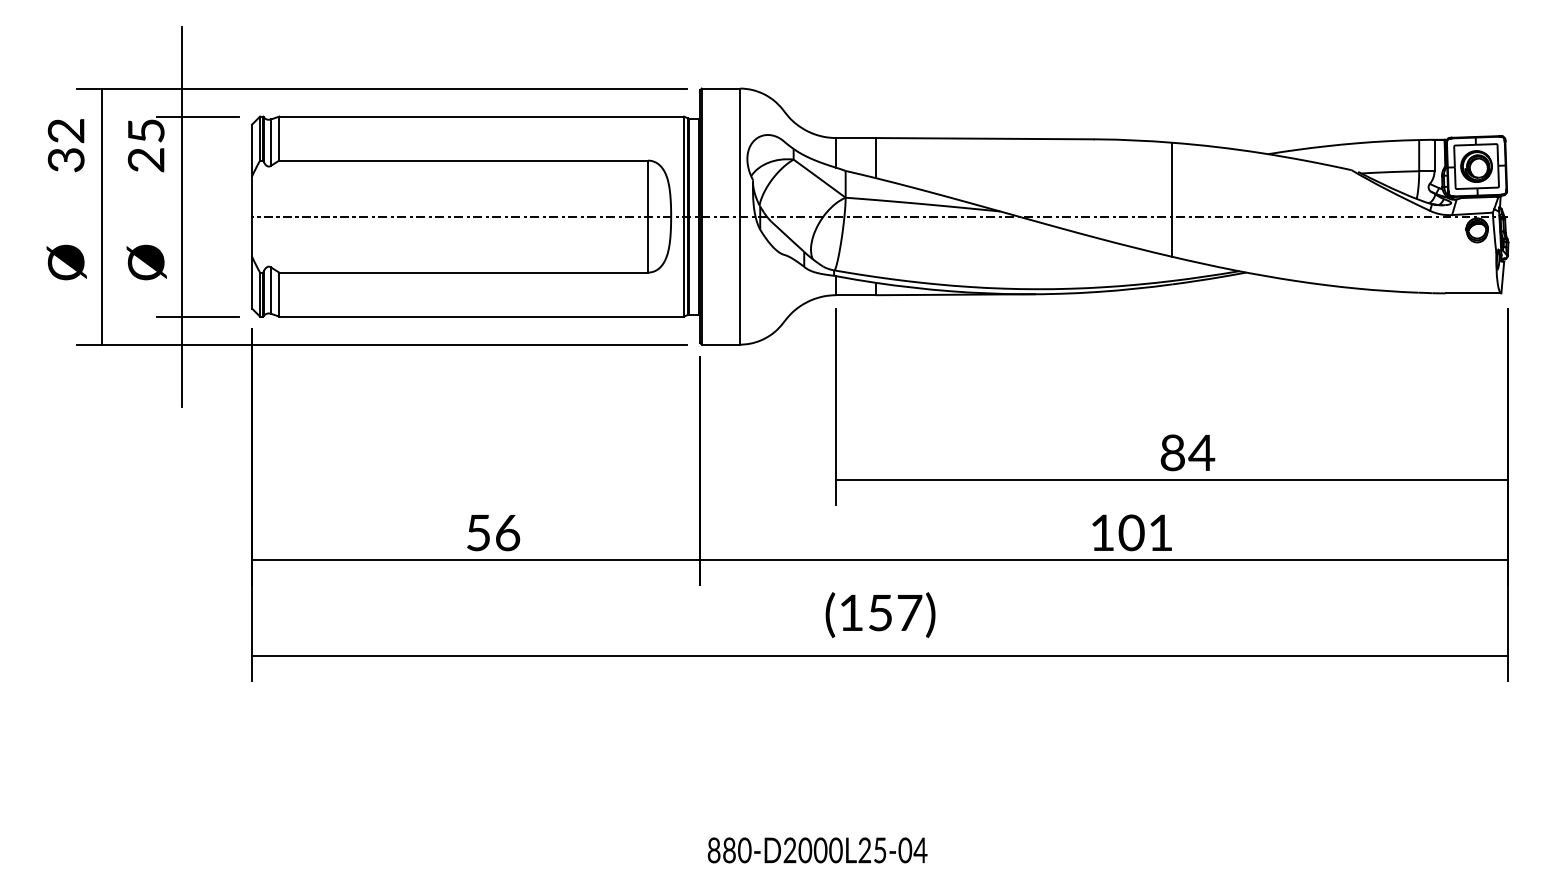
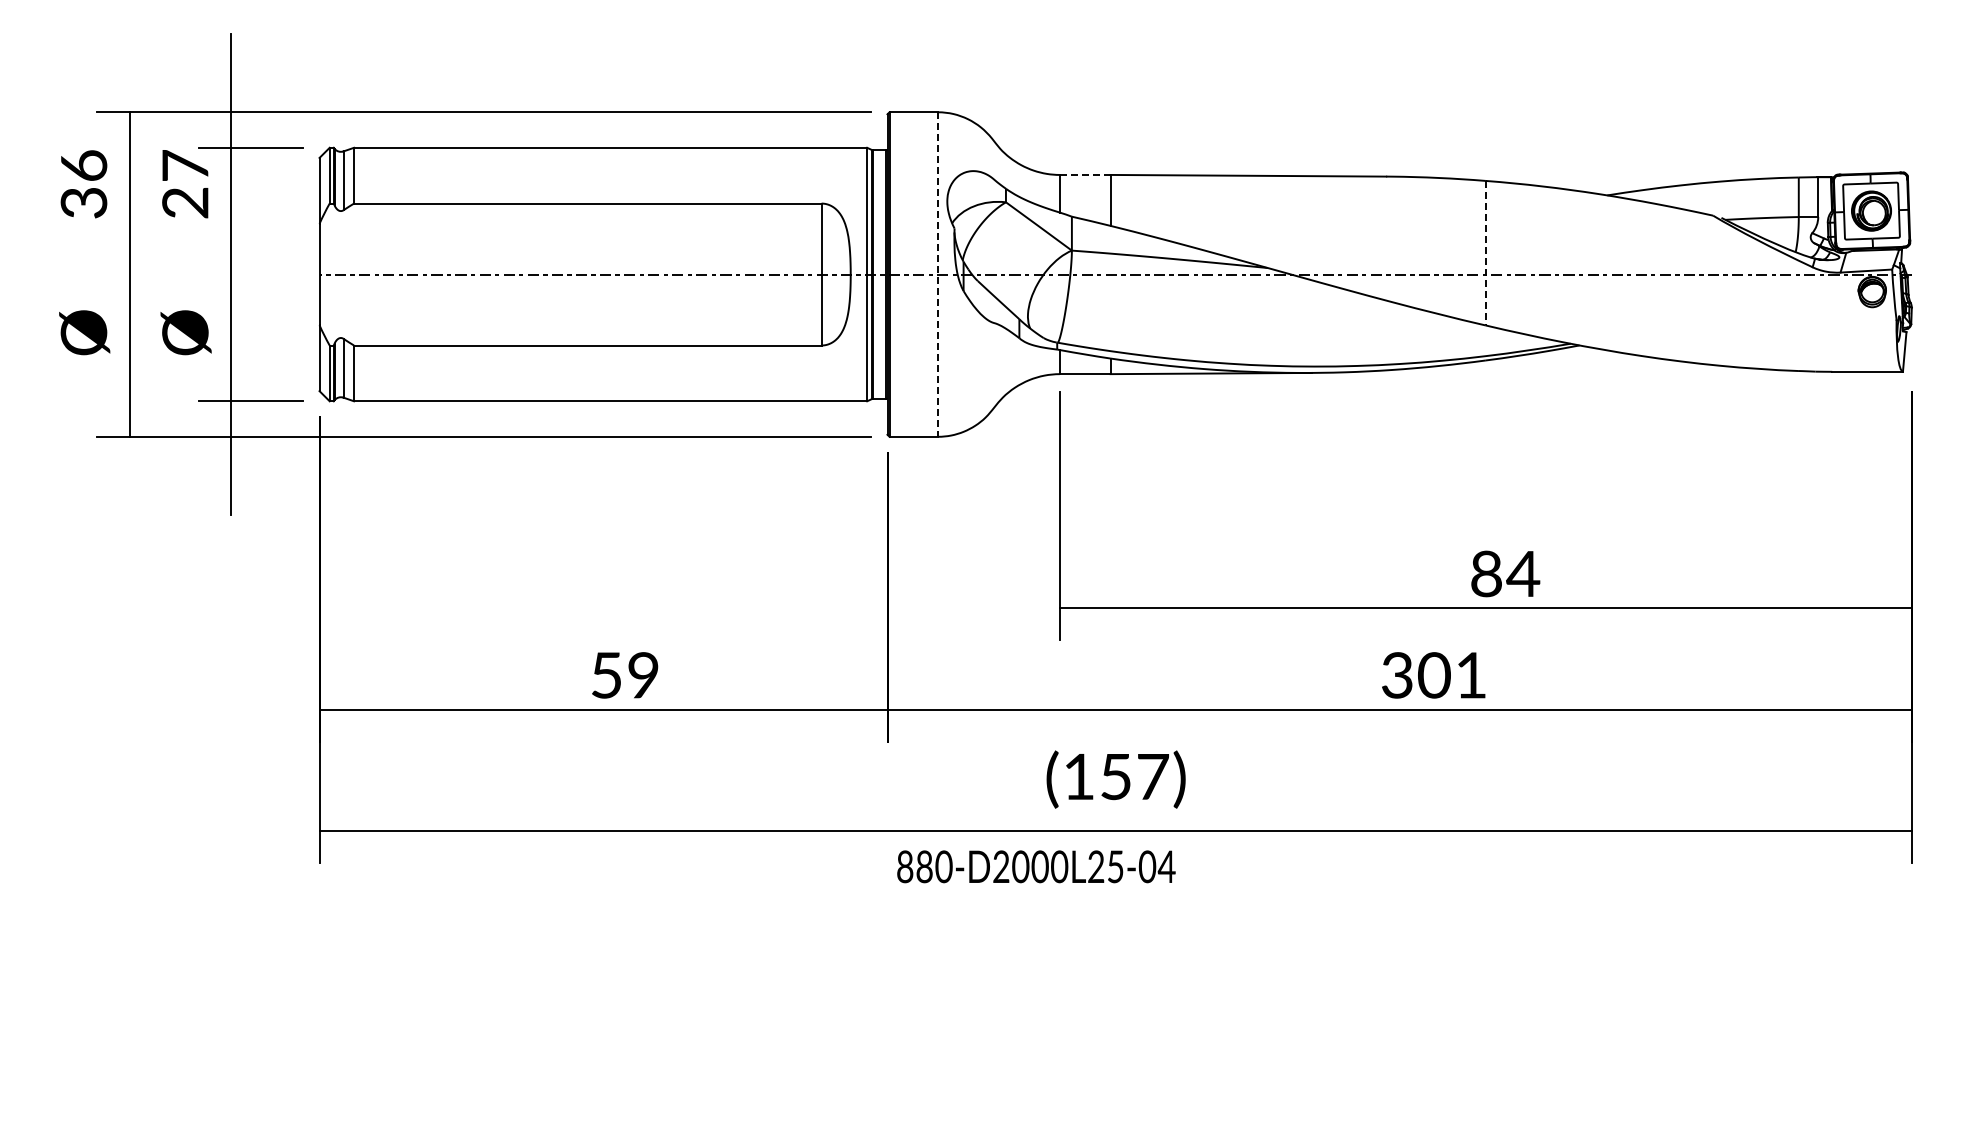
text: (65, 130) -> (83, 165), 32 -> 36
text: (146, 130) -> (185, 165), 25 -> 27
line: (855, 137) -> (1084, 174), solid -> dashed
line: (1172, 200) -> (1485, 253), solid -> dashed
line: (740, 217) -> (938, 275), solid -> dashed
text: (507, 532) -> (643, 675), 56 -> 59
text: (1102, 532) -> (1397, 675), 101 -> 301
text: (817, 850) -> (1036, 866), moved

